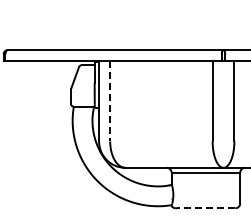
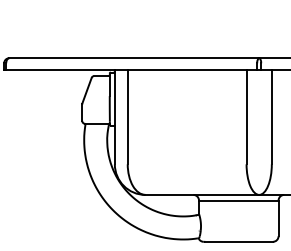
line: (110, 101) -> (128, 117), dashed -> solid
line: (205, 208) -> (238, 242), dashed -> solid

